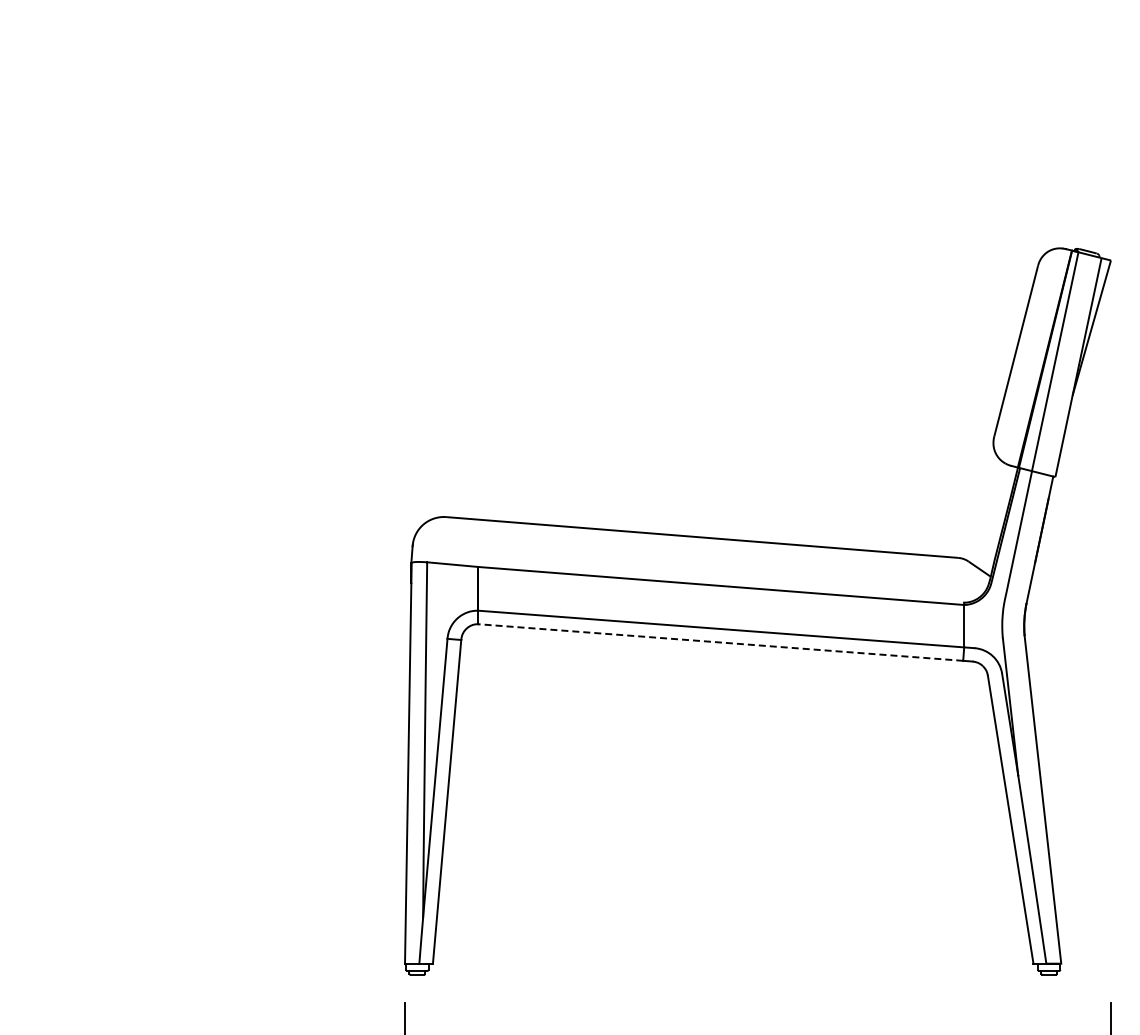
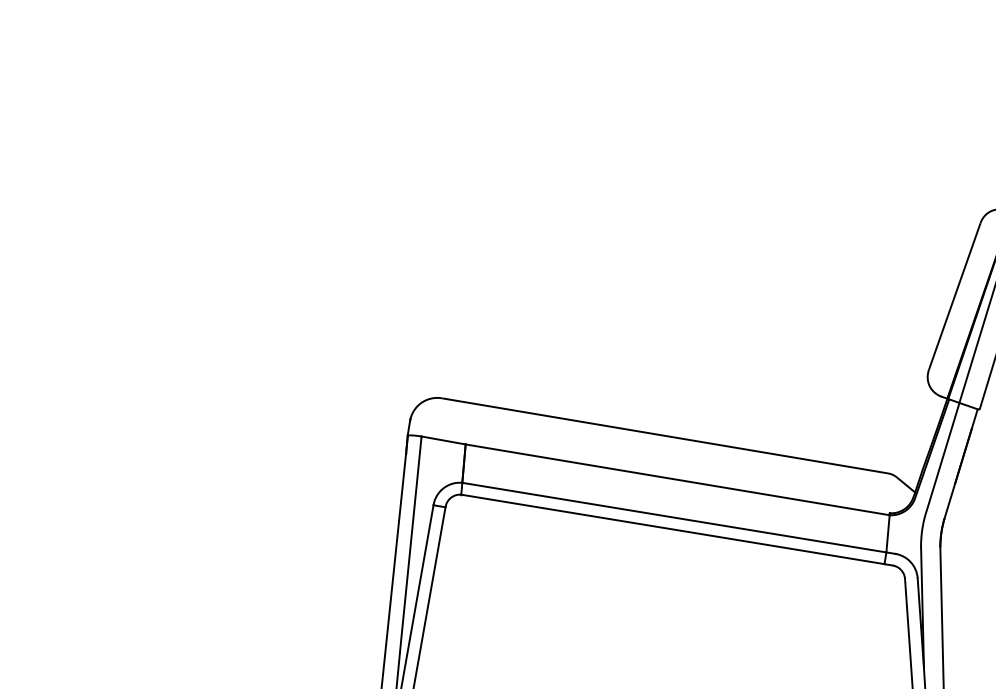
line: (720, 642) -> (672, 529), dashed -> solid

